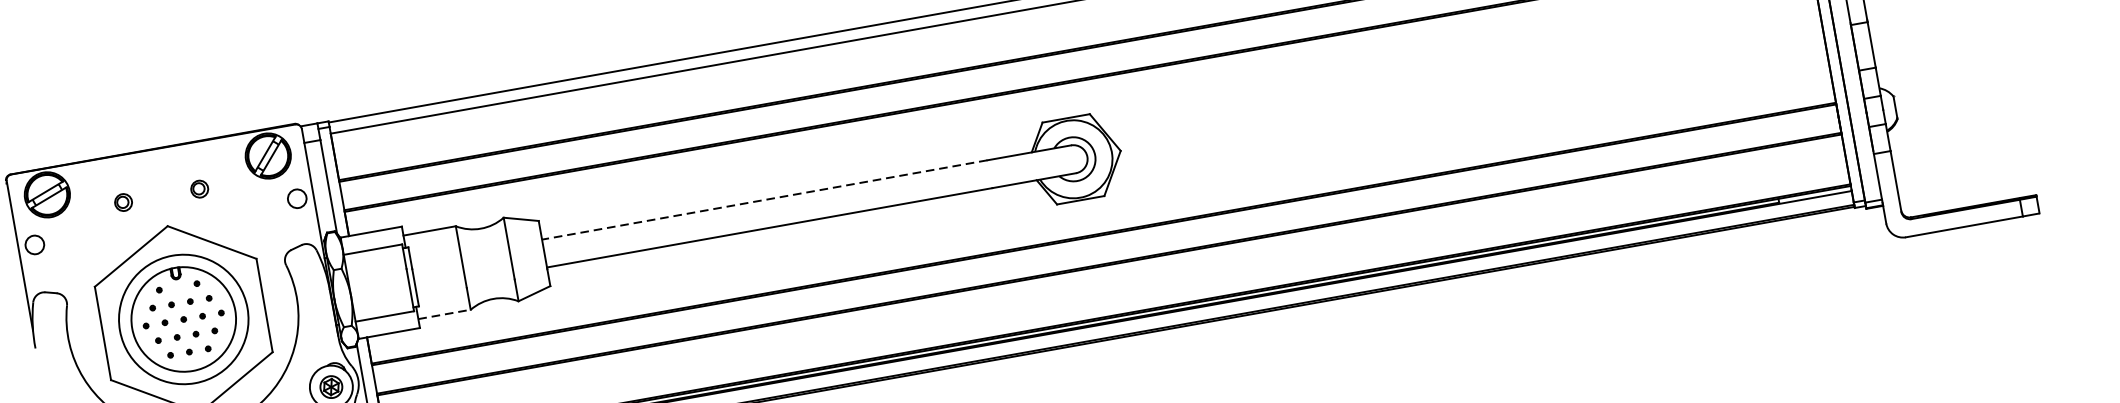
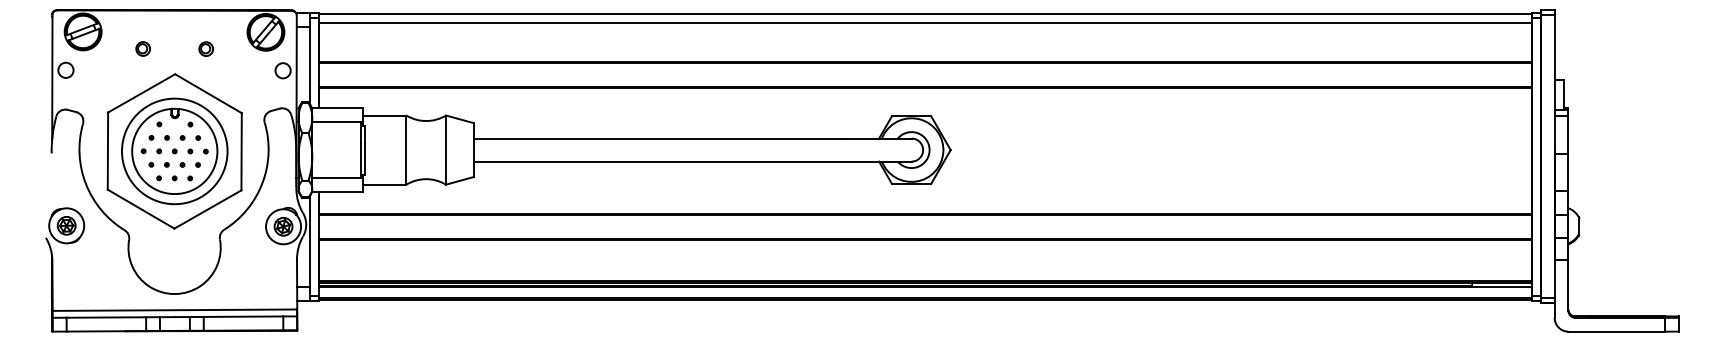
line: (764, 200) -> (657, 138), dashed -> solid
line: (444, 314) -> (384, 184), dashed -> solid

